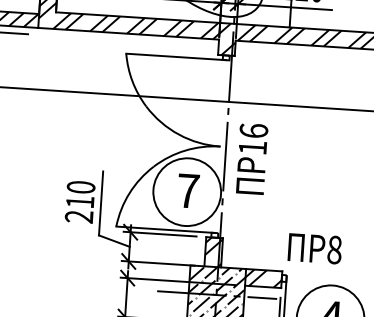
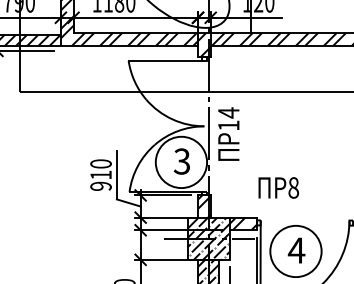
text: (253, 130) -> (228, 112), 16 -> 14
text: (187, 190) -> (181, 161), 7 -> 3
text: (78, 215) -> (100, 185), 210 -> 910
text: (314, 248) -> (278, 187), moved

